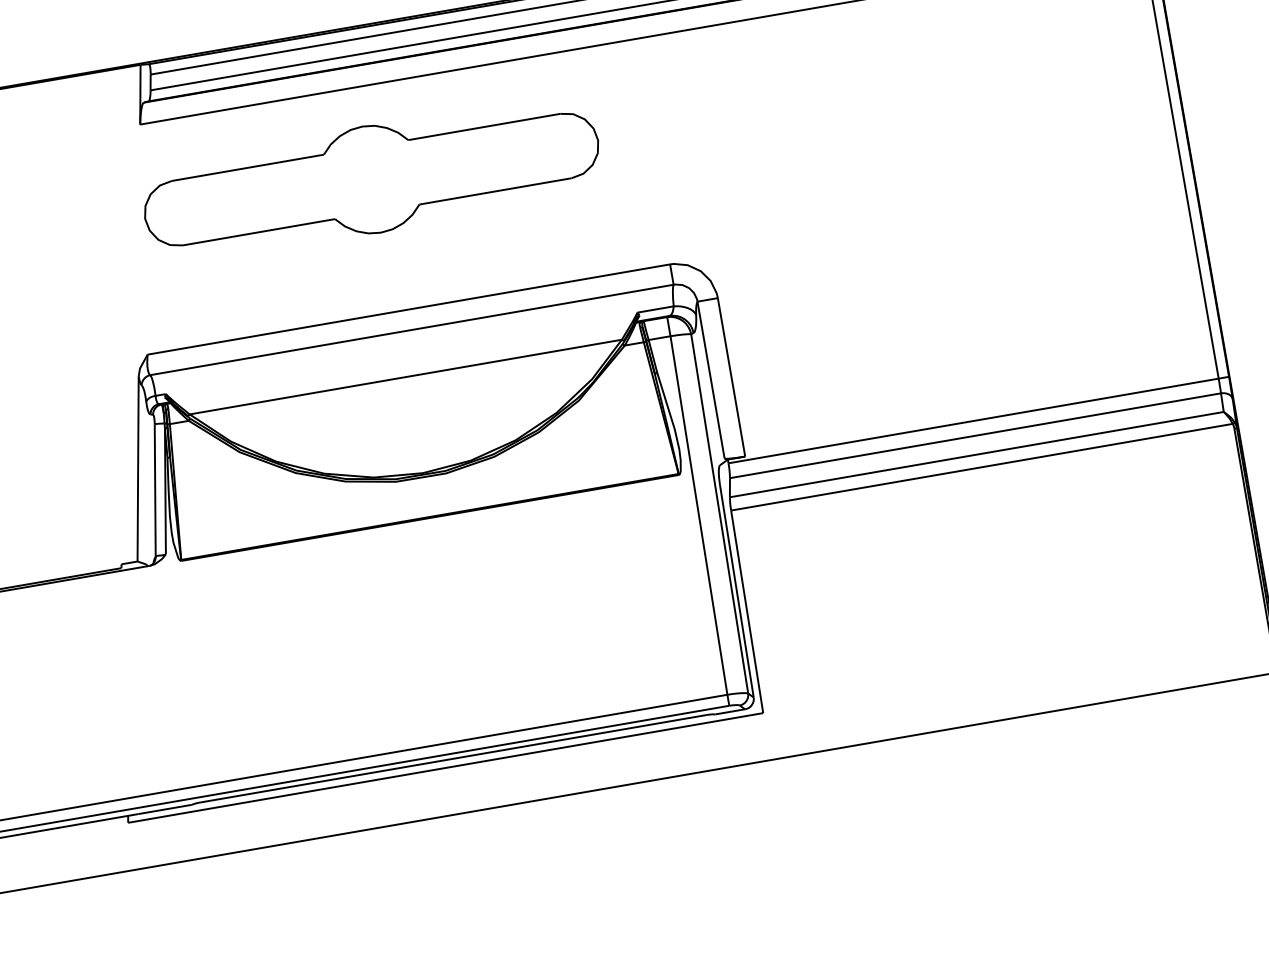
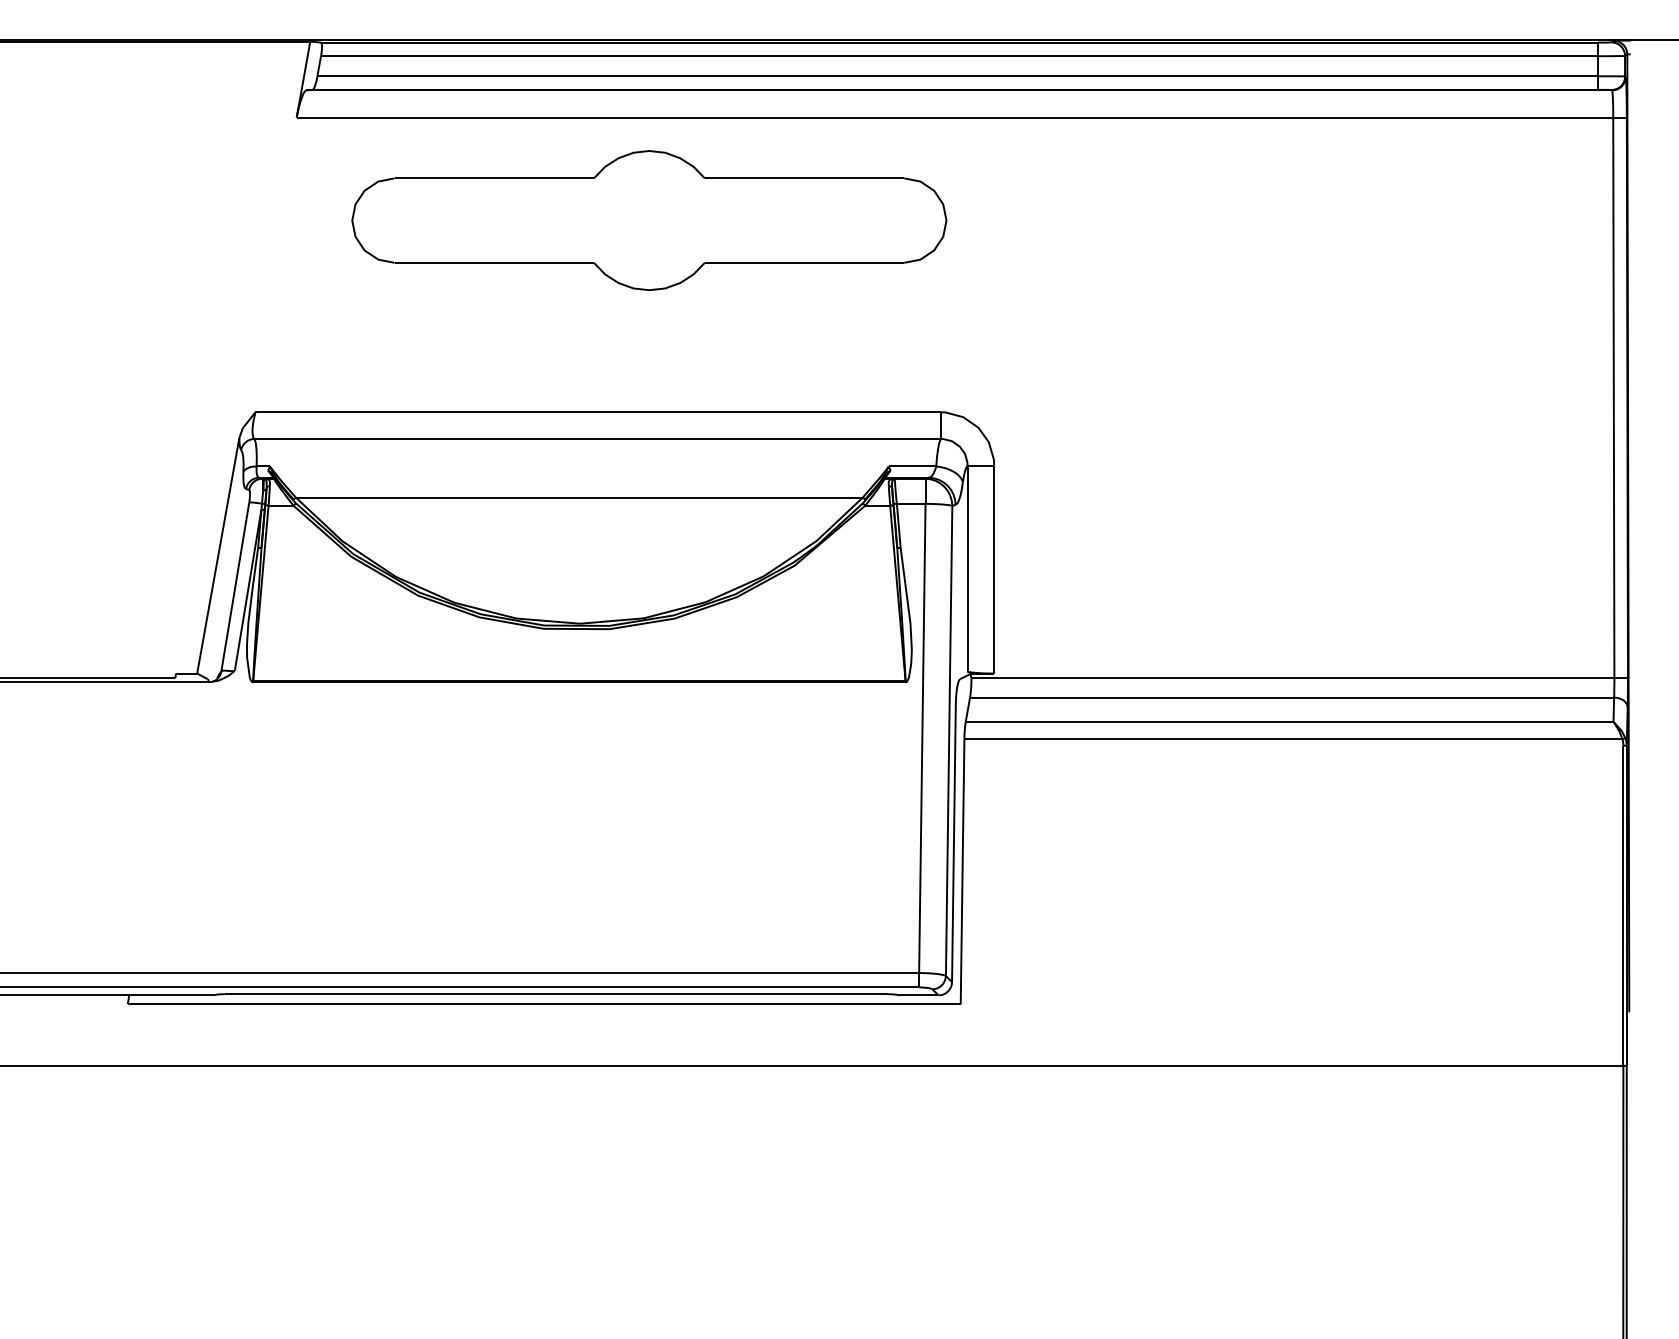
part: (371, 179) -> (649, 220), moved

